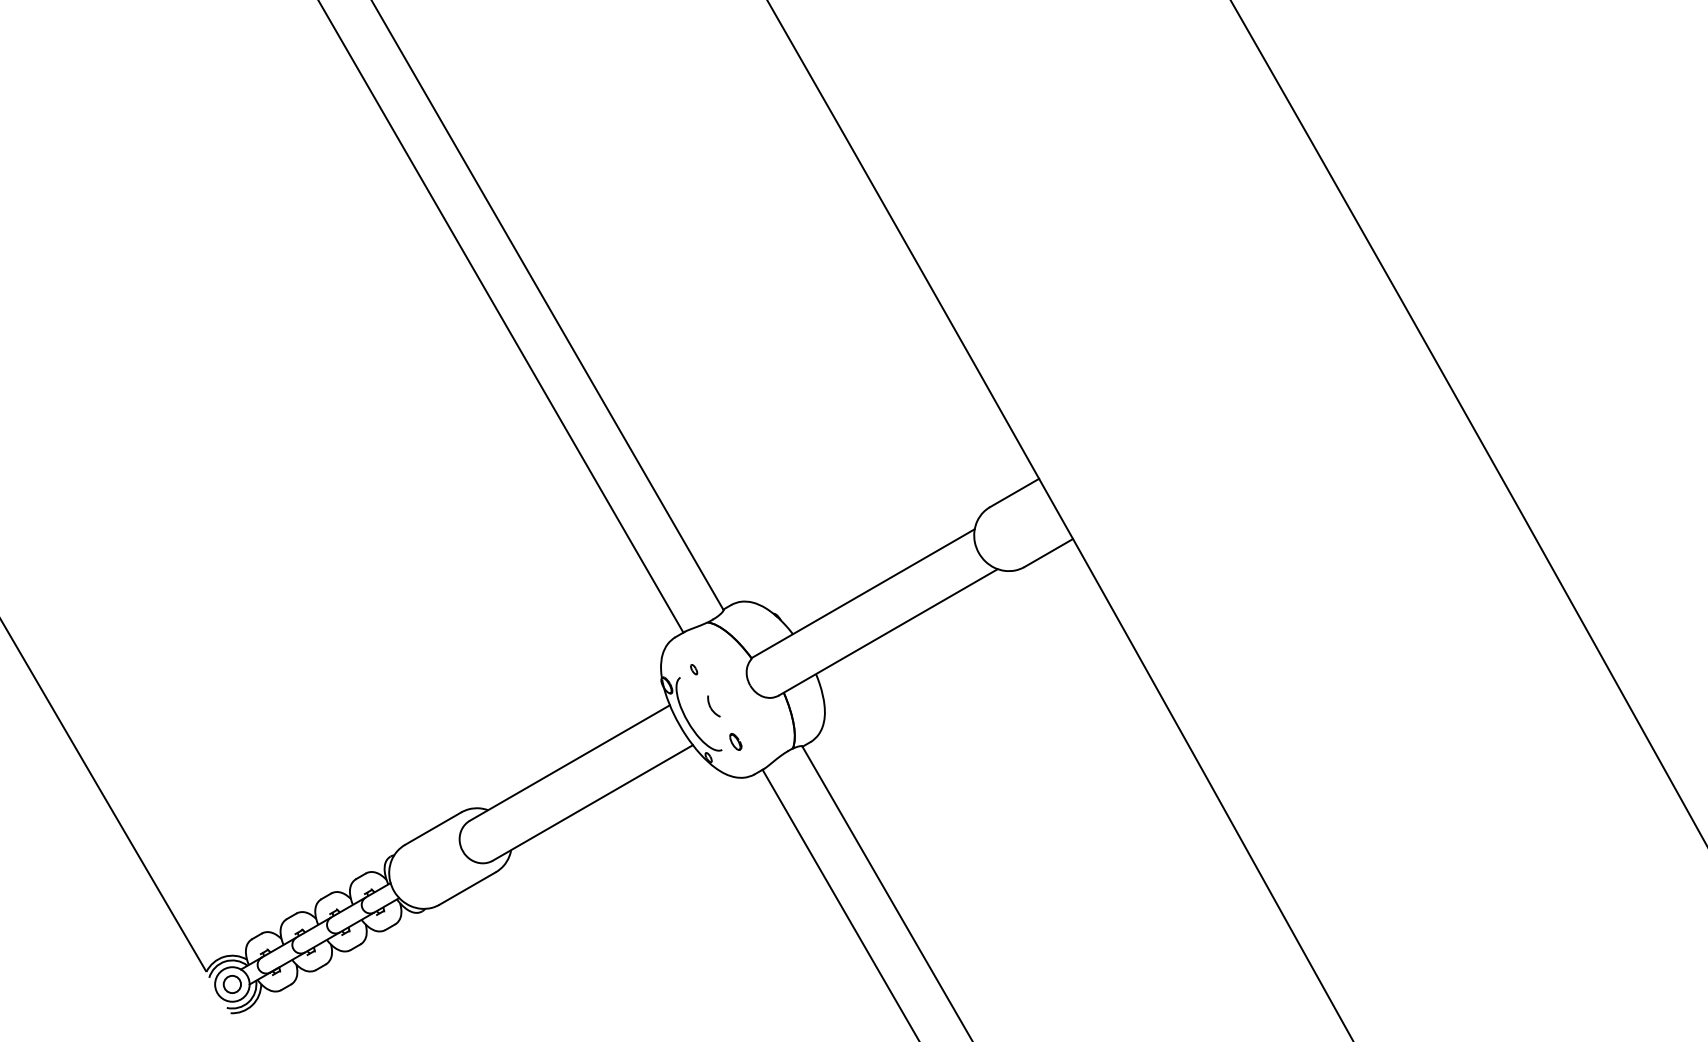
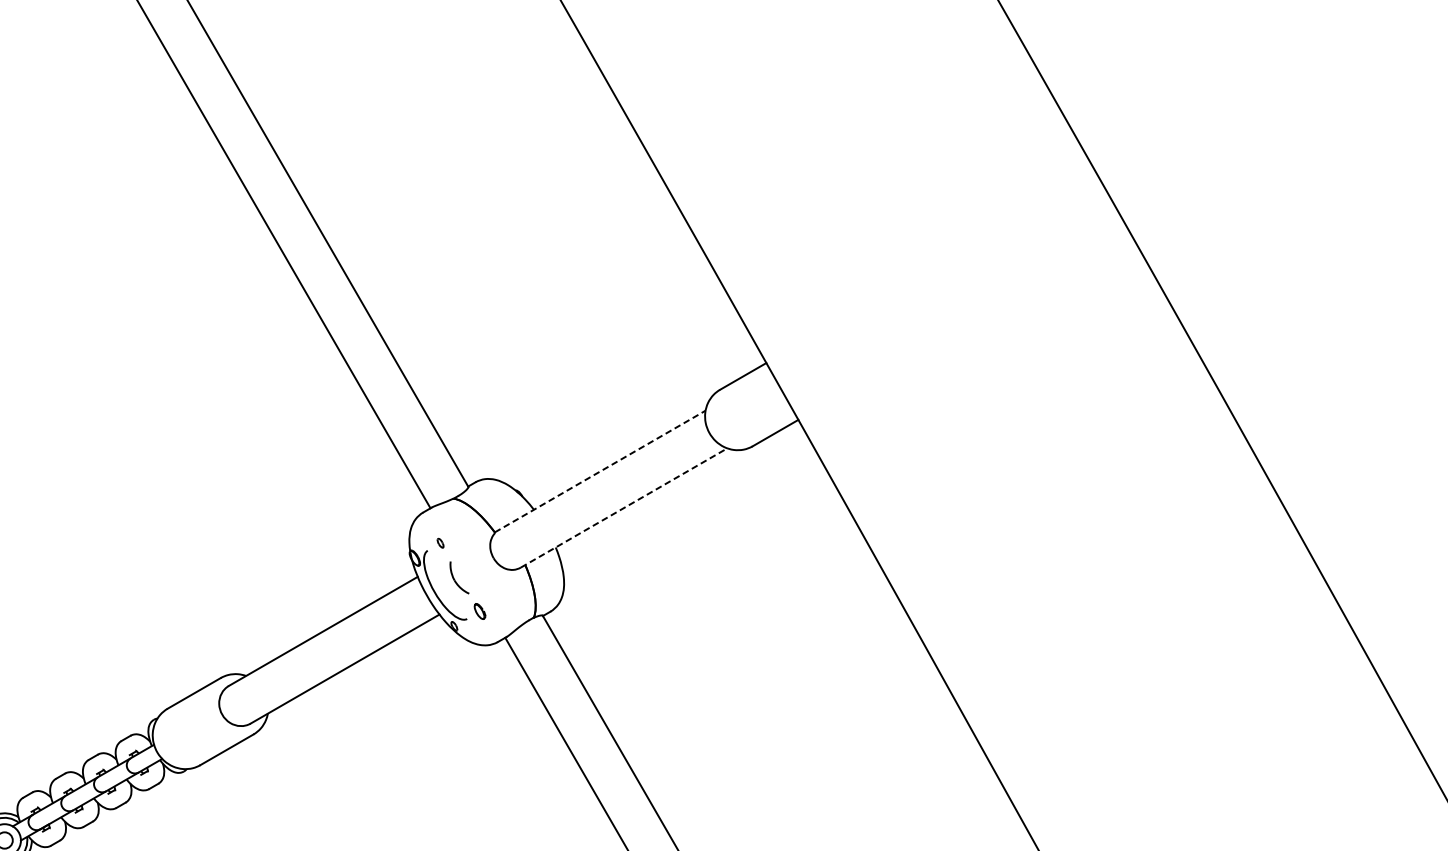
line: (863, 593) -> (600, 471), solid -> dashed
line: (888, 632) -> (624, 508), solid -> dashed
part: (713, 706) -> (458, 578), size x1.6

